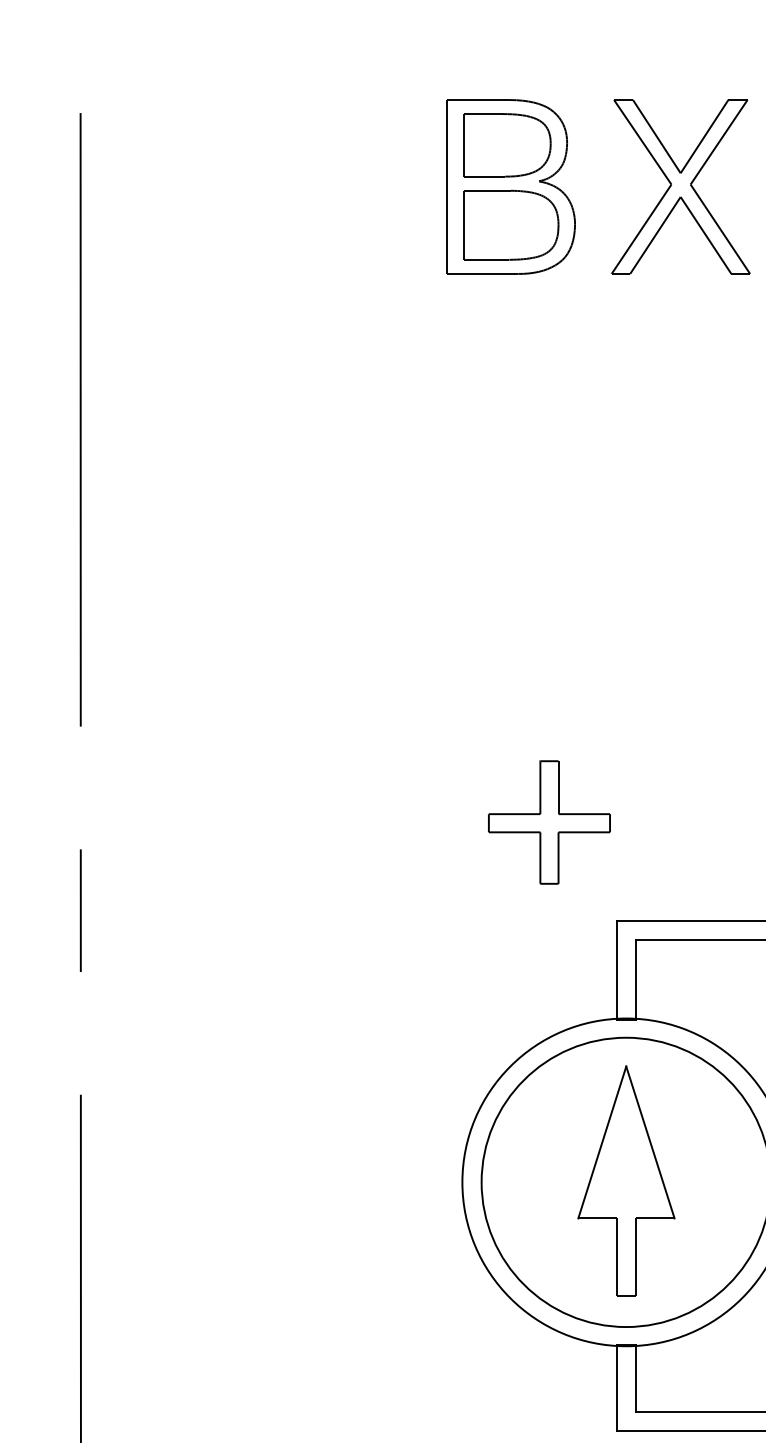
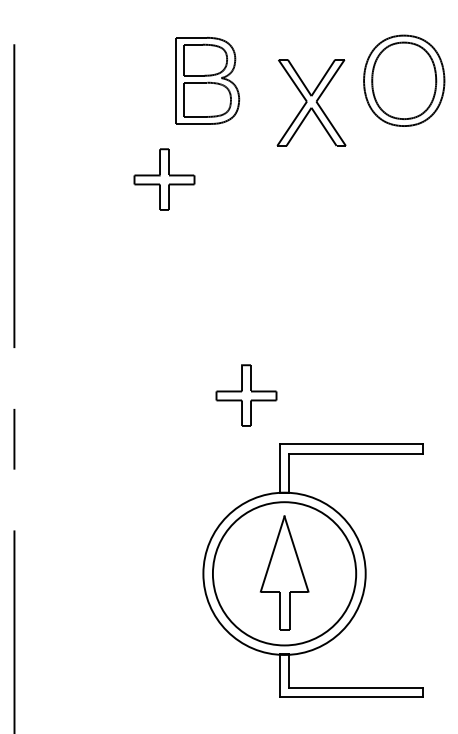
part: (511, 186) -> (207, 80), moved
part: (680, 186) -> (311, 102), moved
part: (383, 386) -> (164, 179), added

